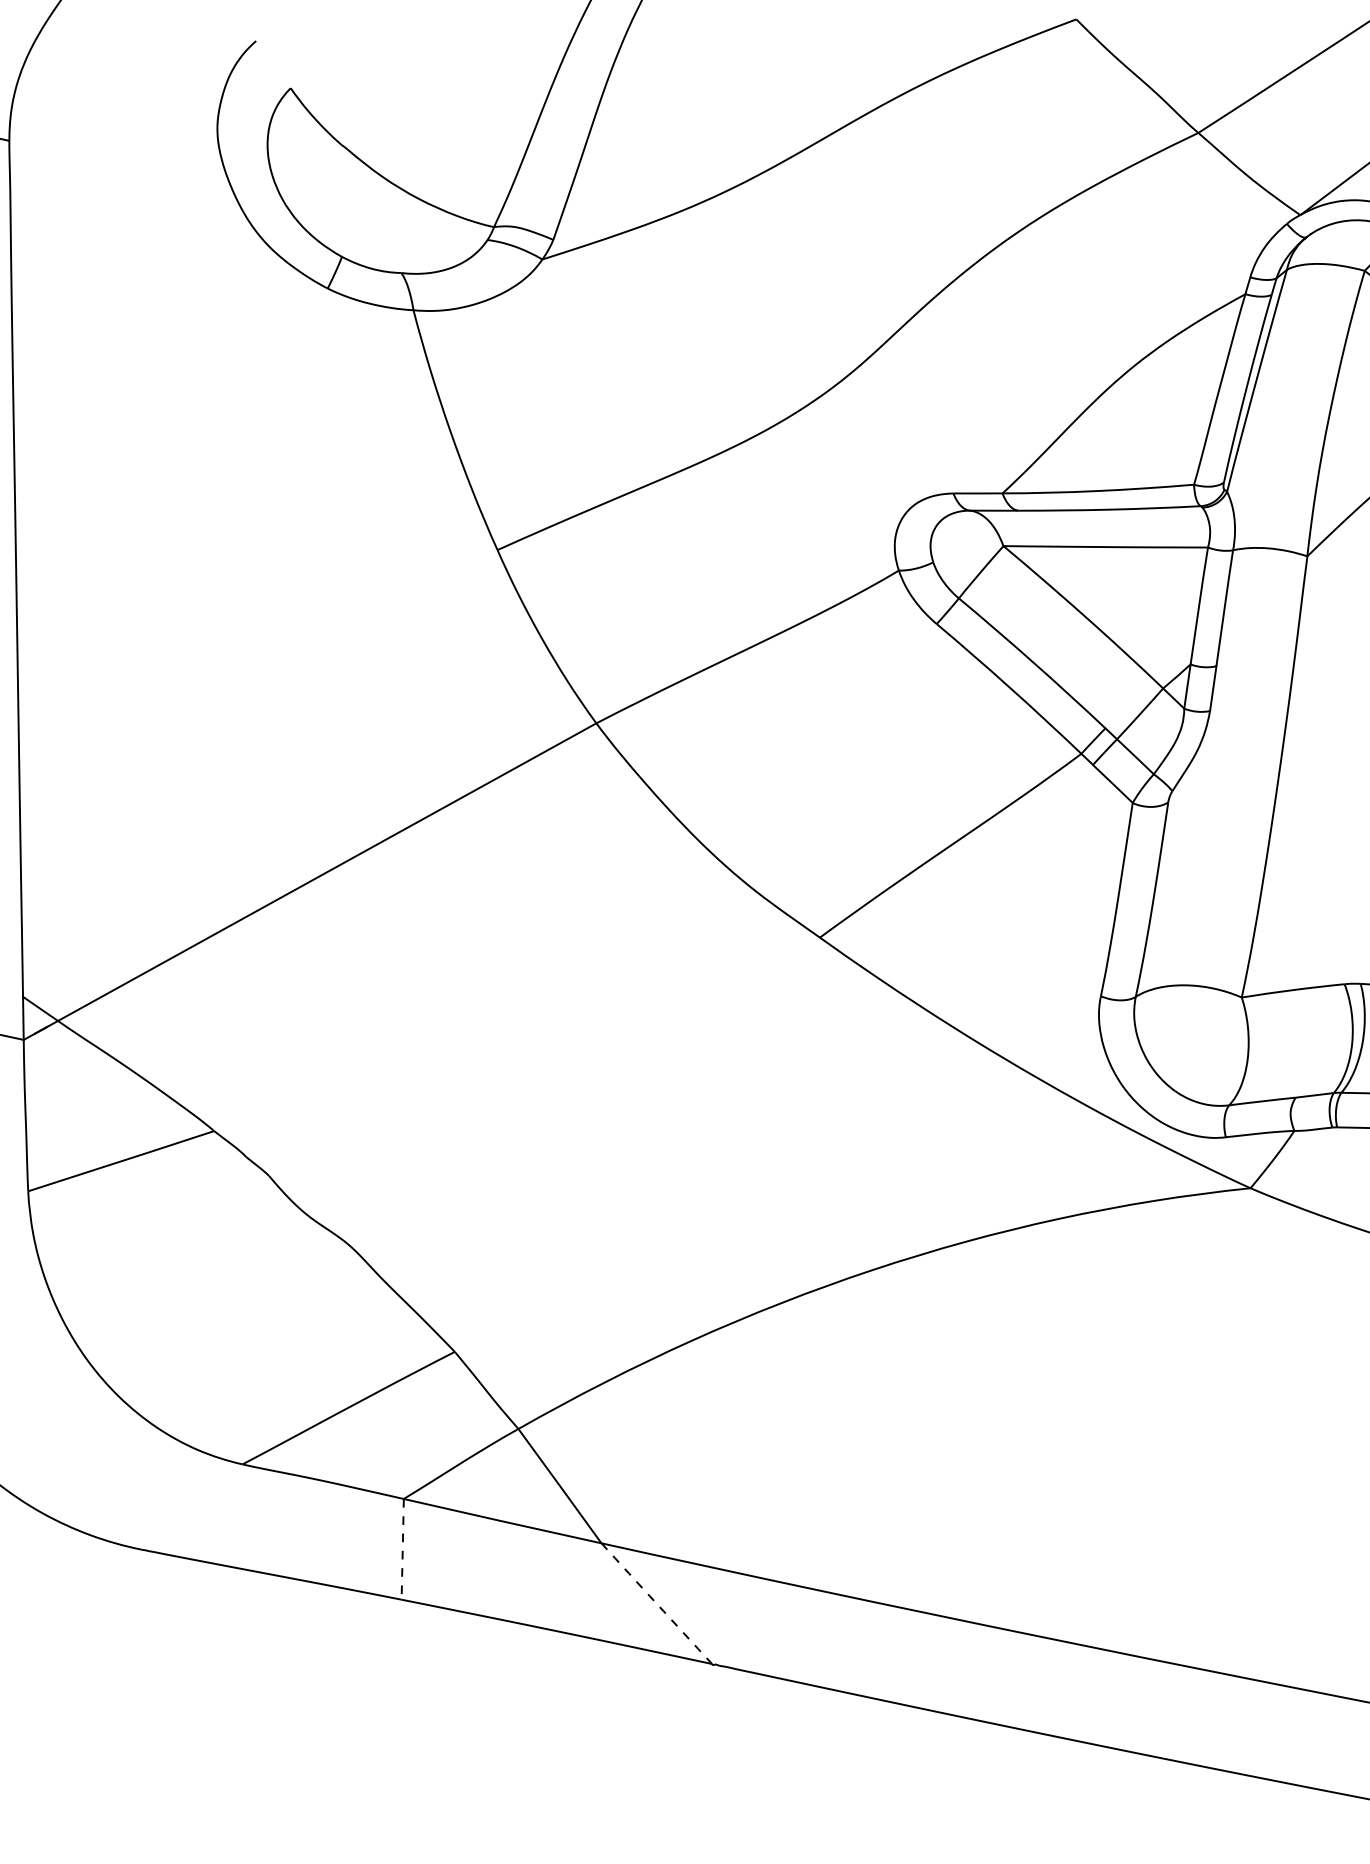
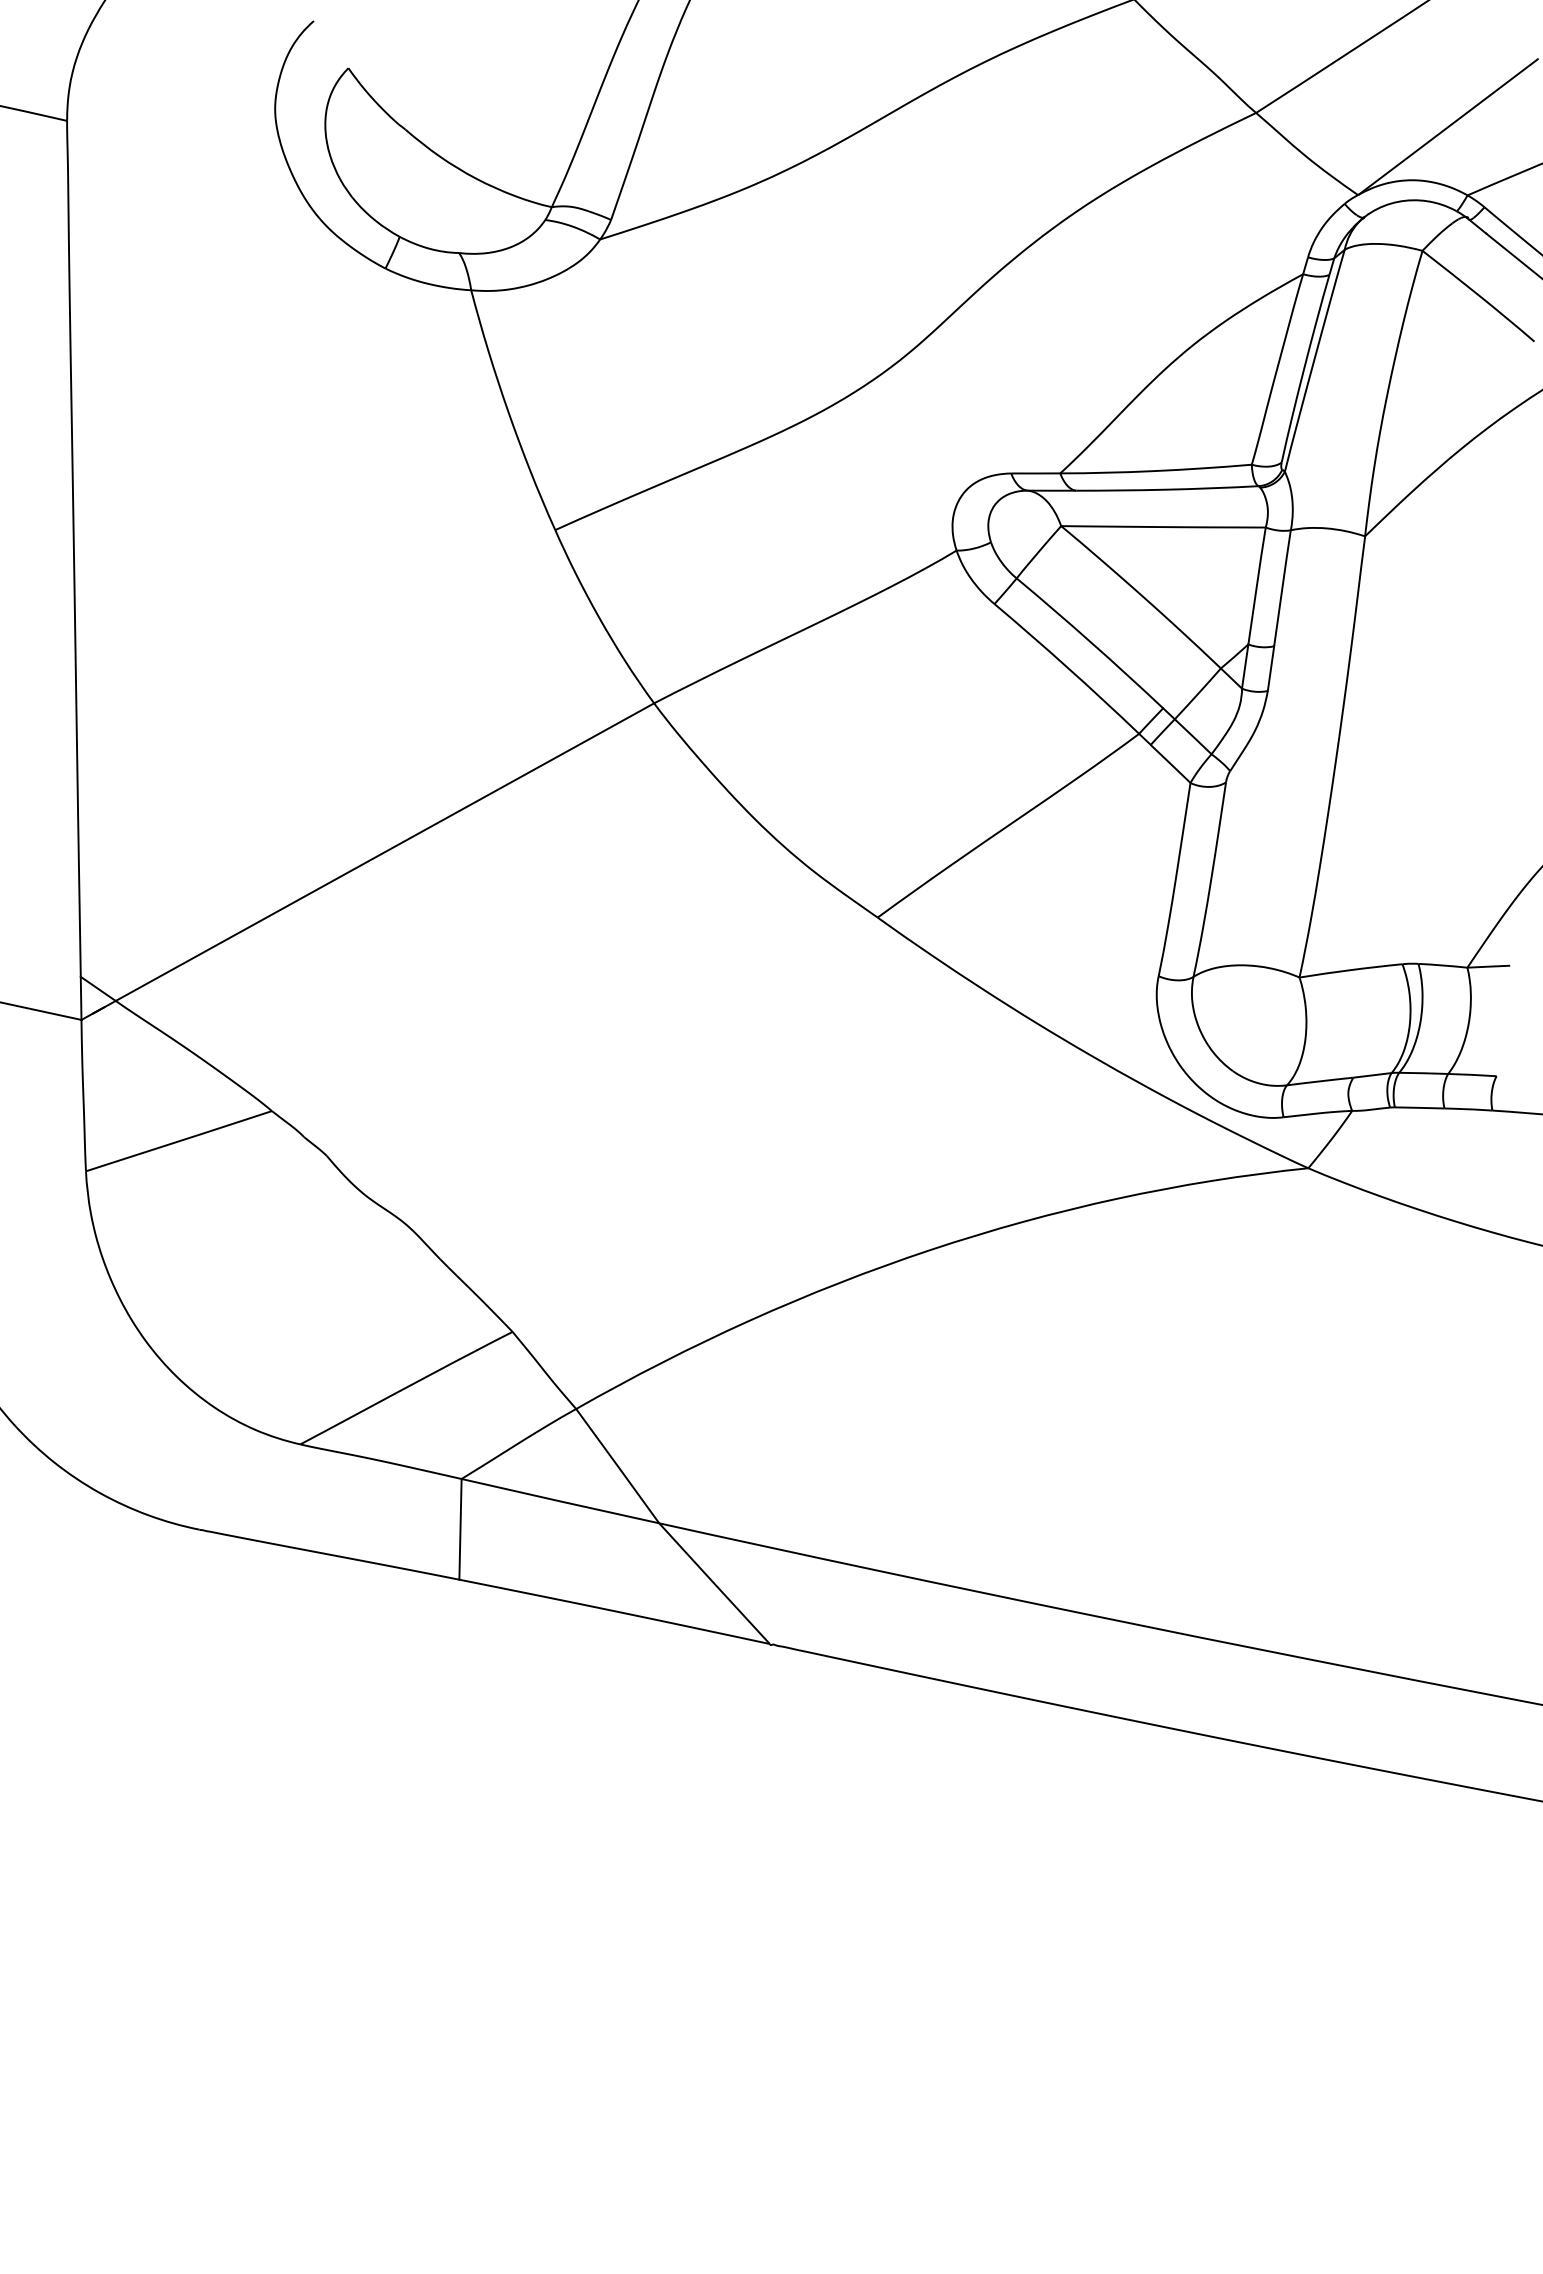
line: (402, 1549) -> (460, 1529), dashed -> solid
arc: (656, 1603) -> (714, 1583), dashed -> solid

